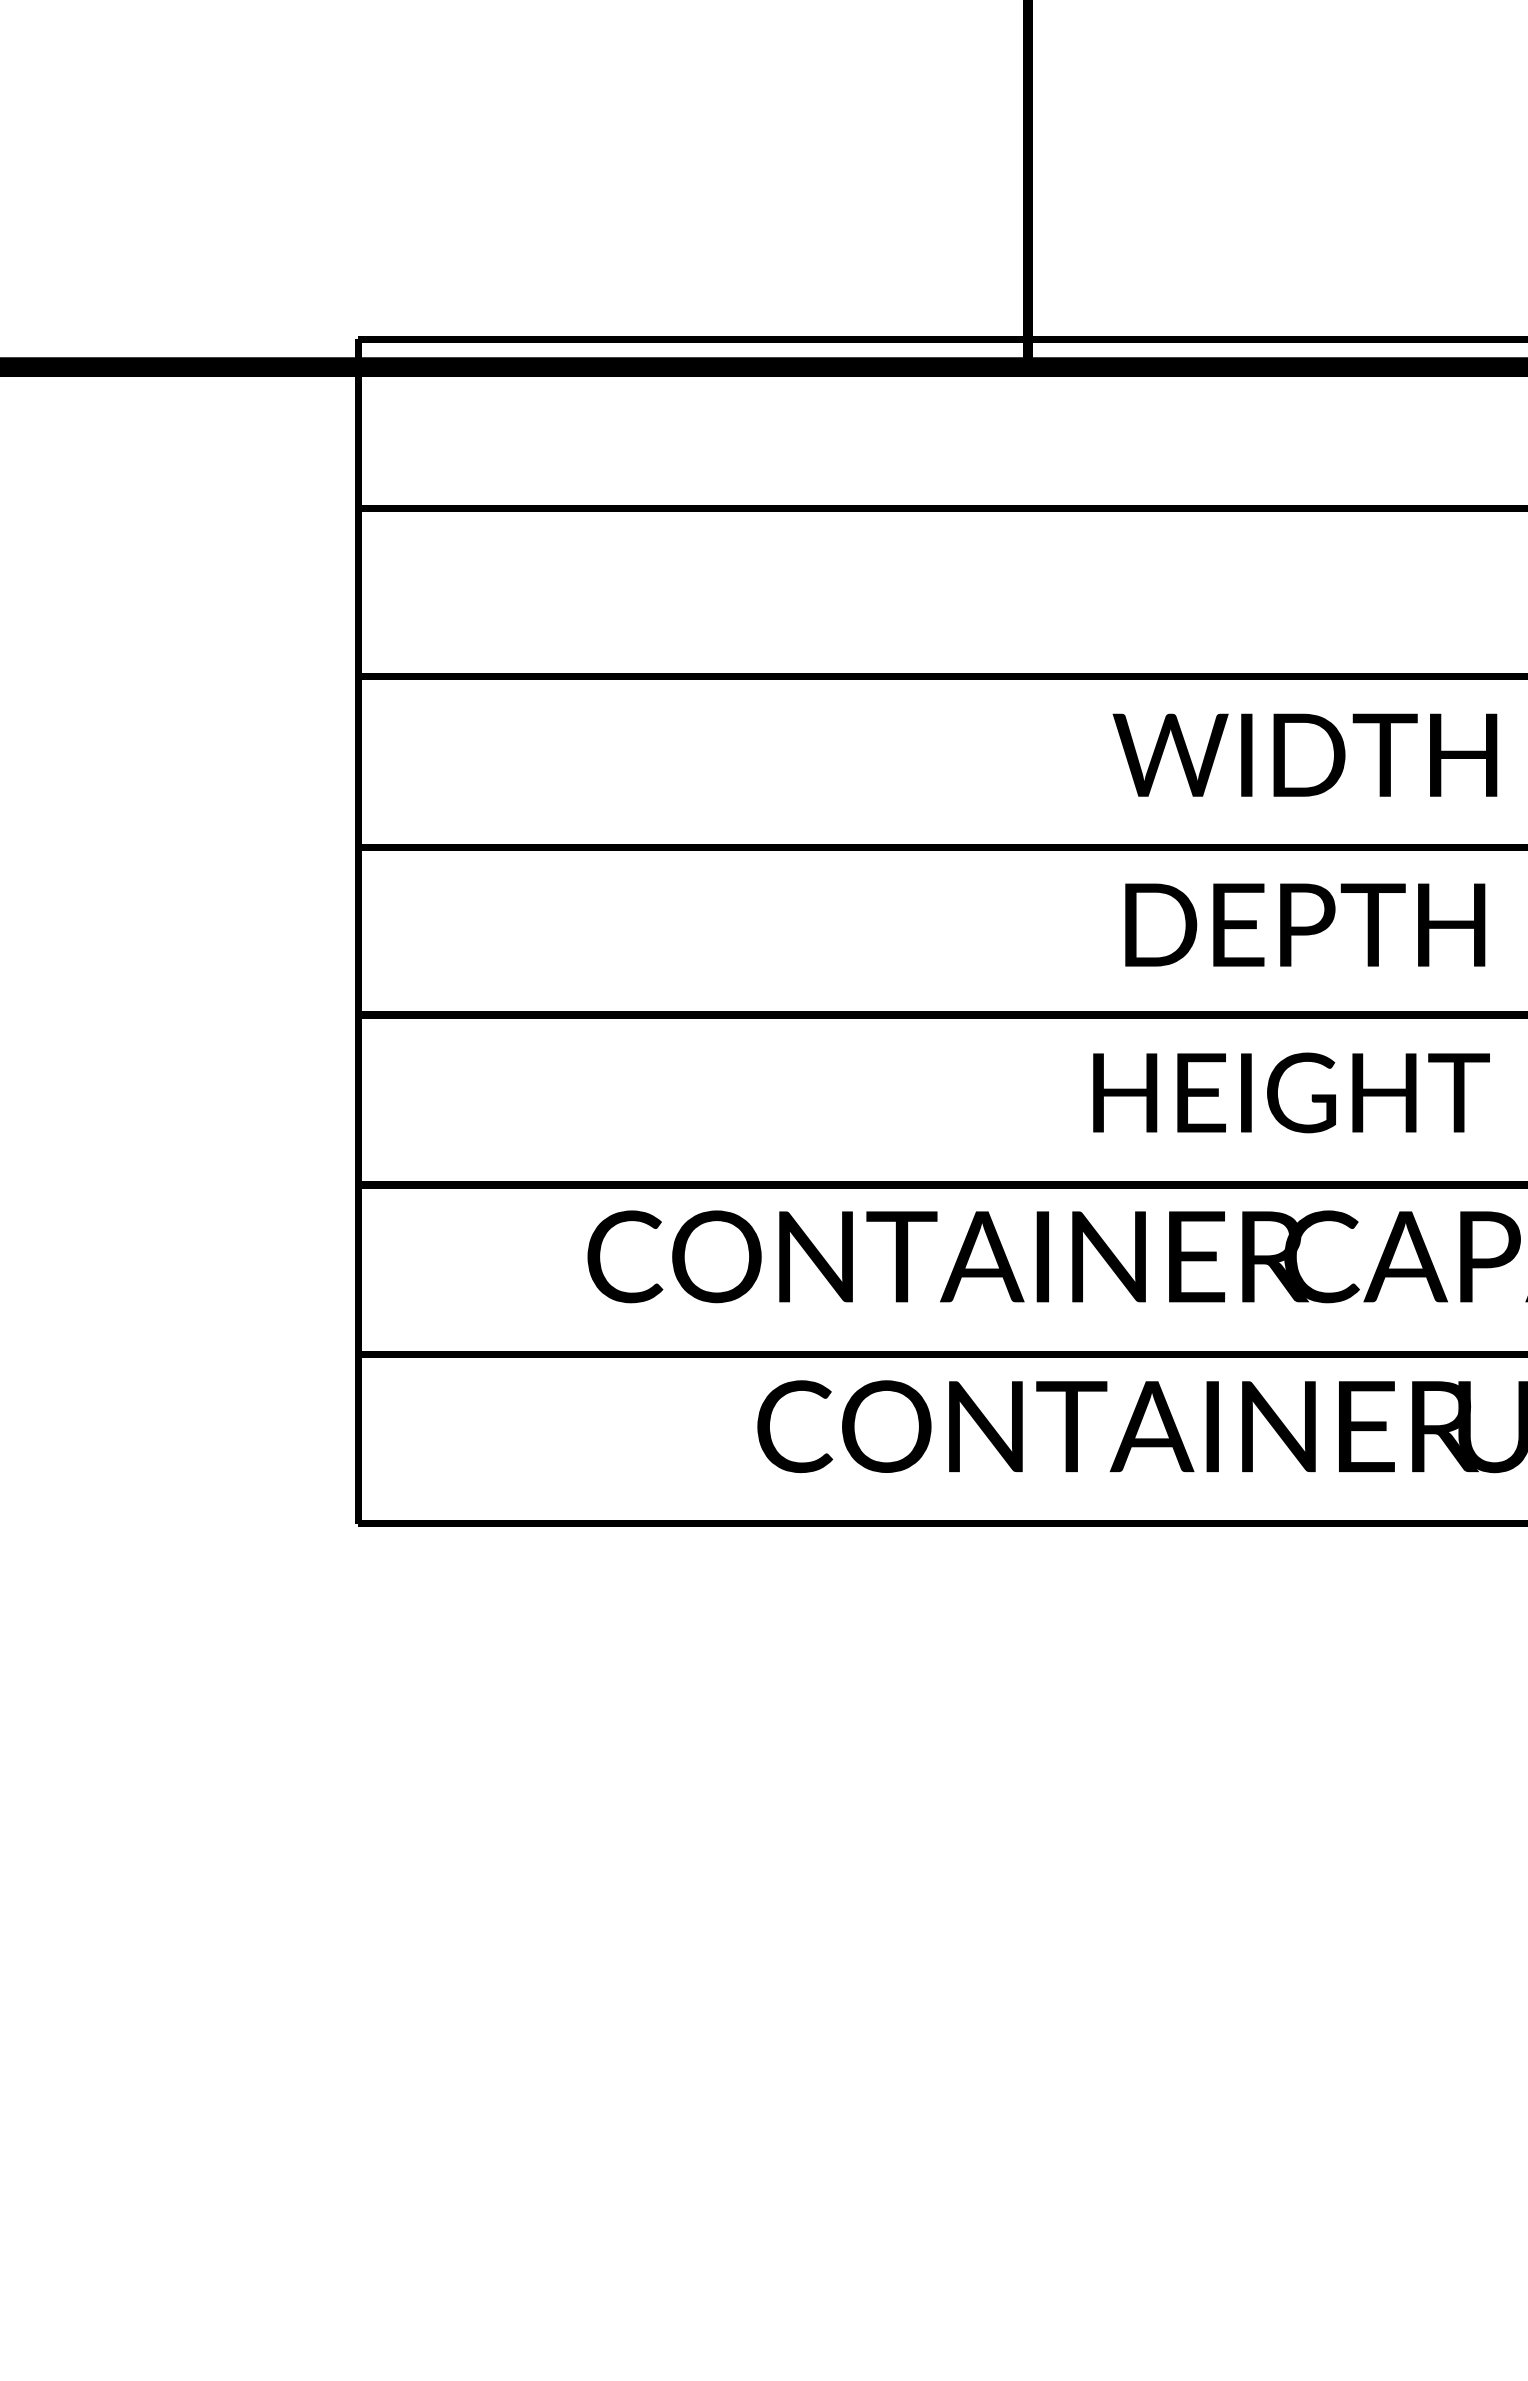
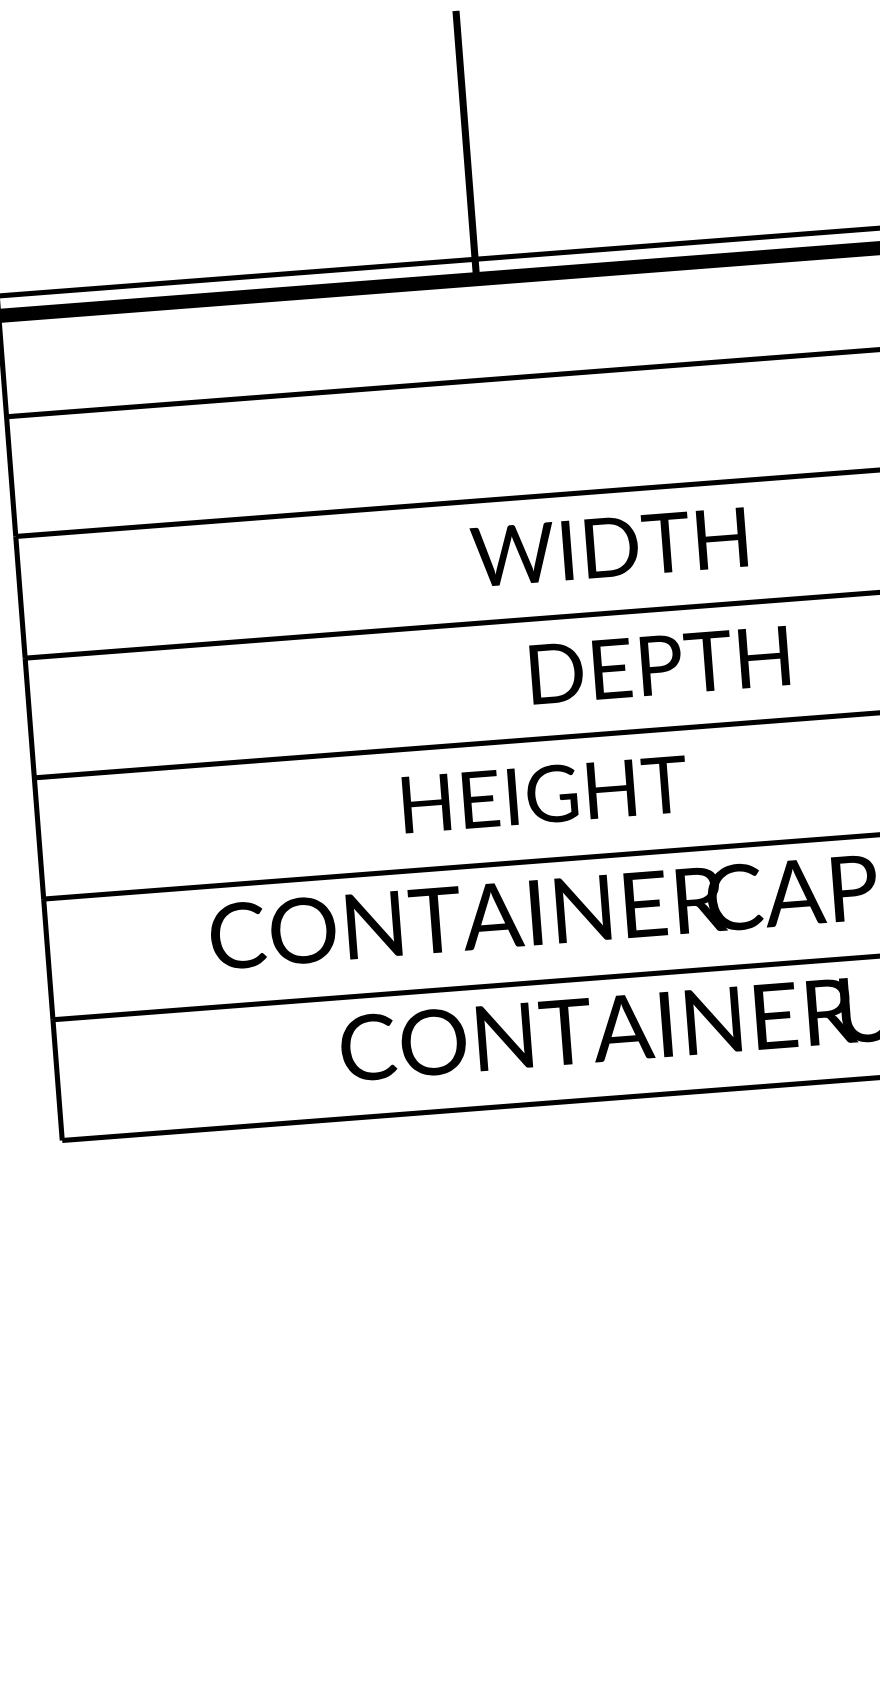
text: (1304, 754) -> (608, 546), moved
text: (1305, 924) -> (659, 664), moved
text: (1291, 1092) -> (545, 794), moved

